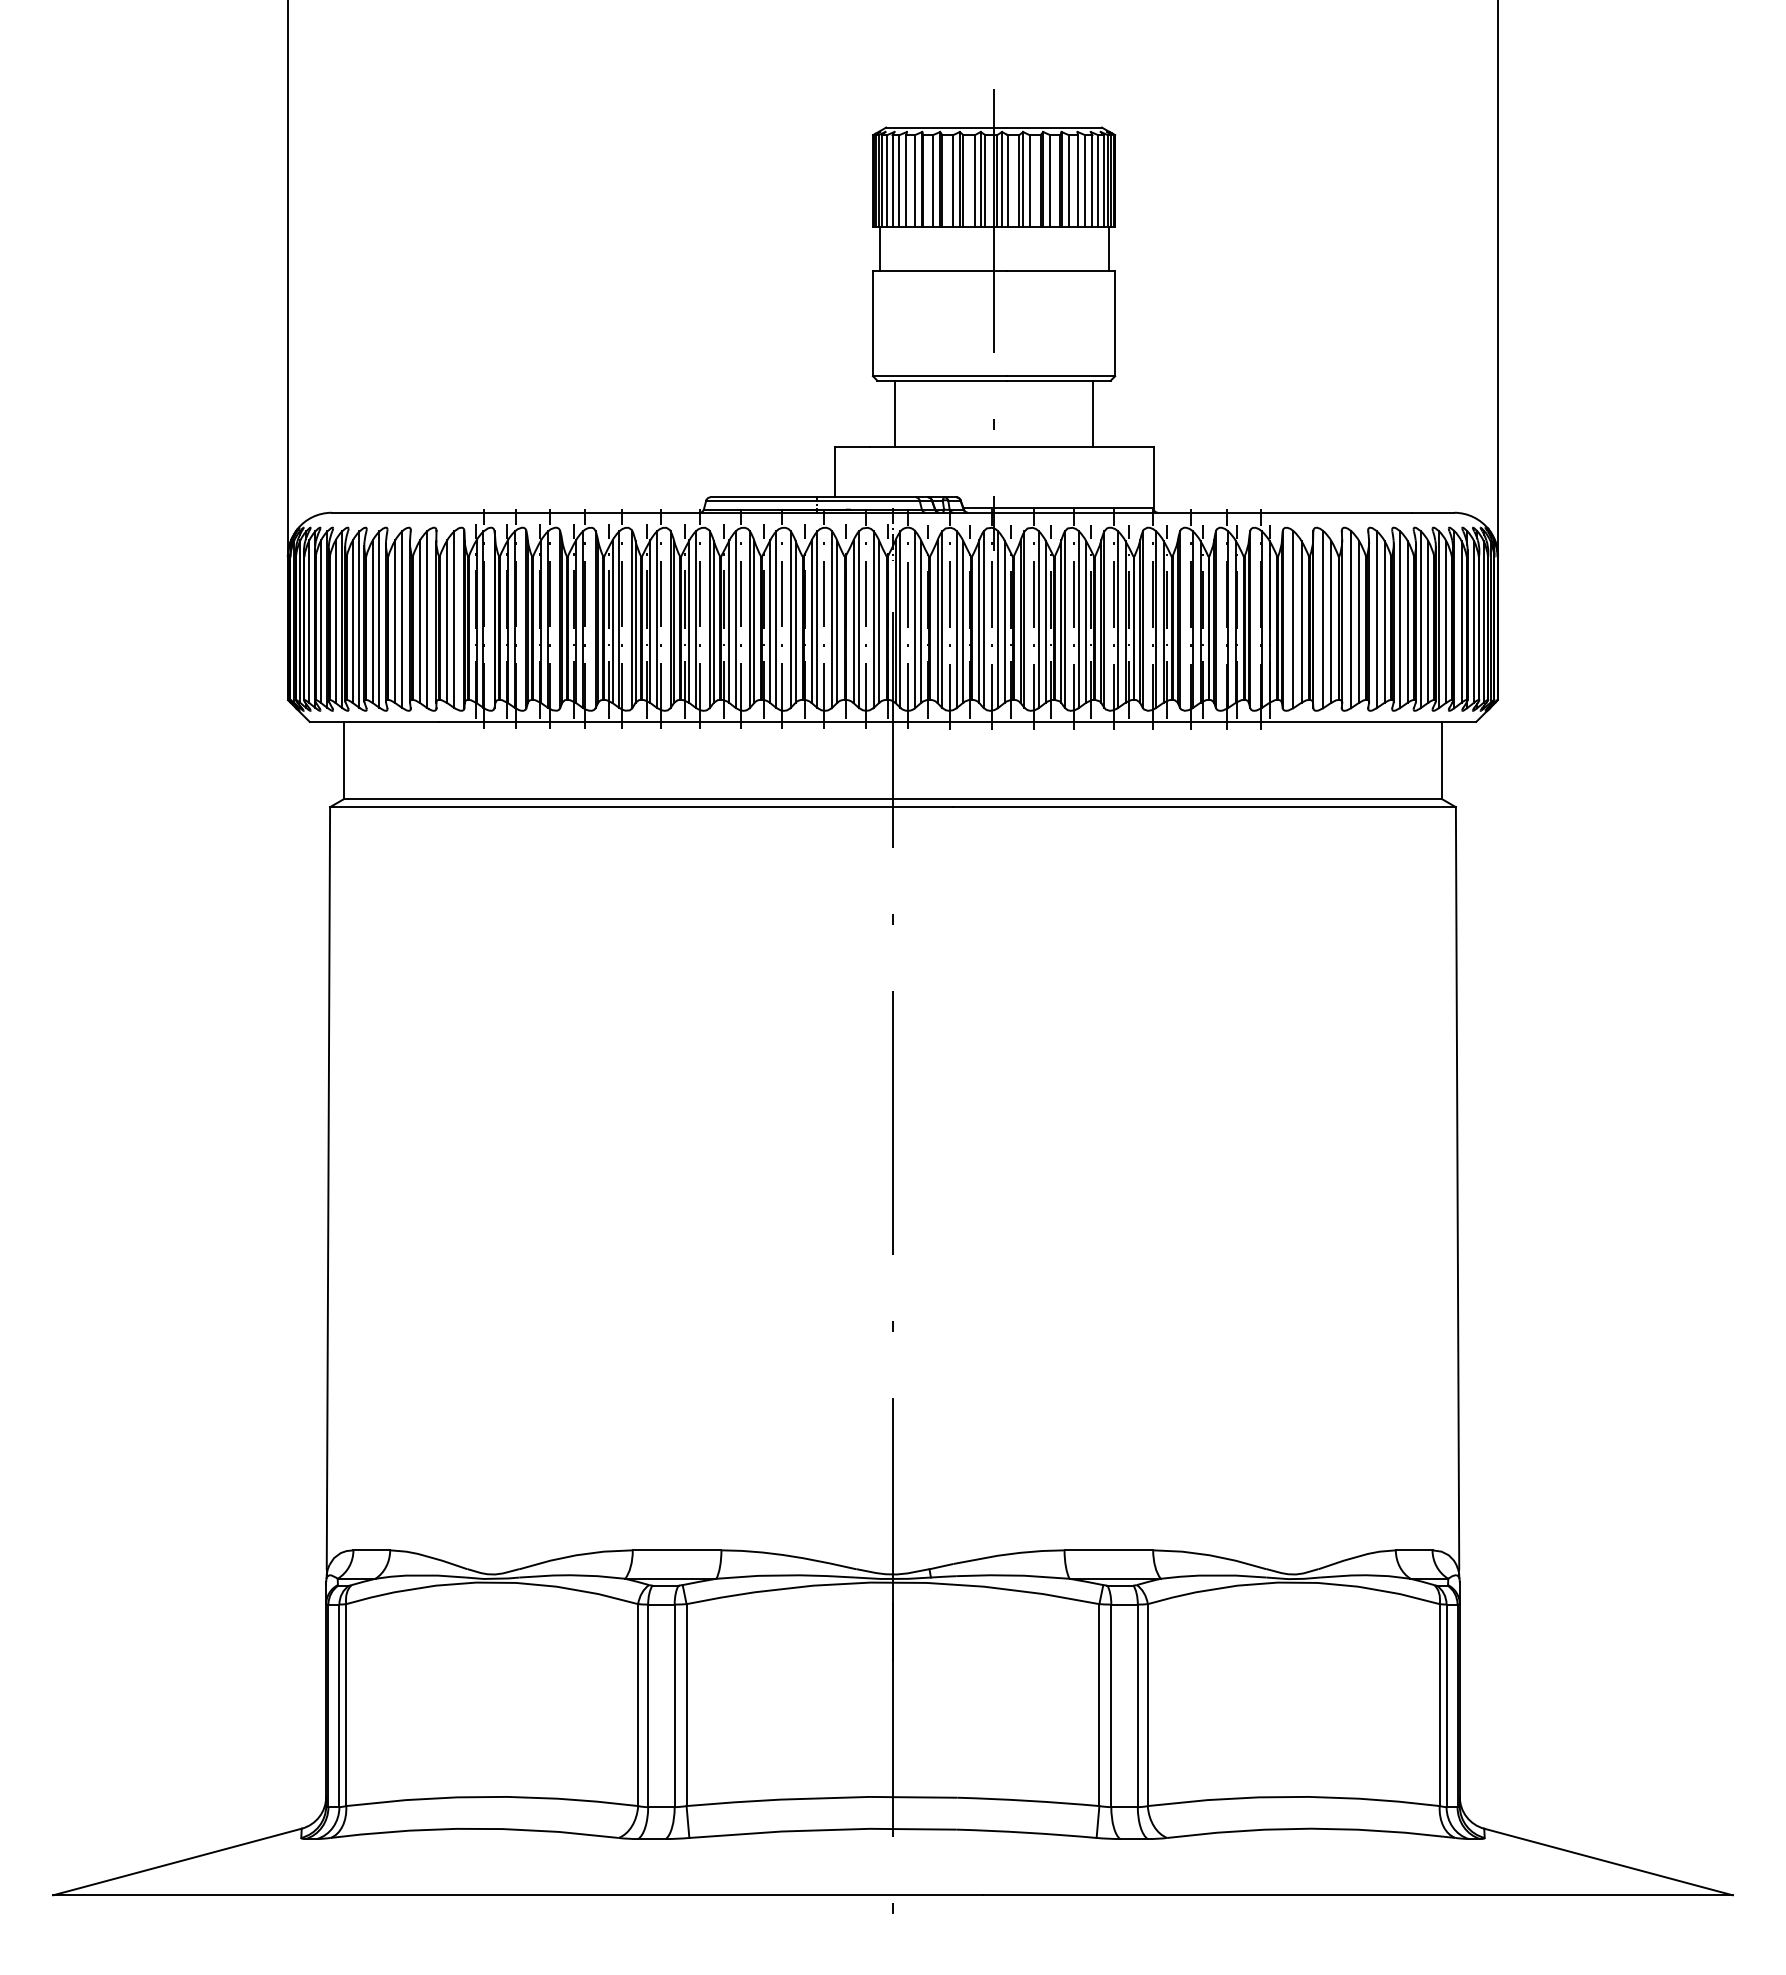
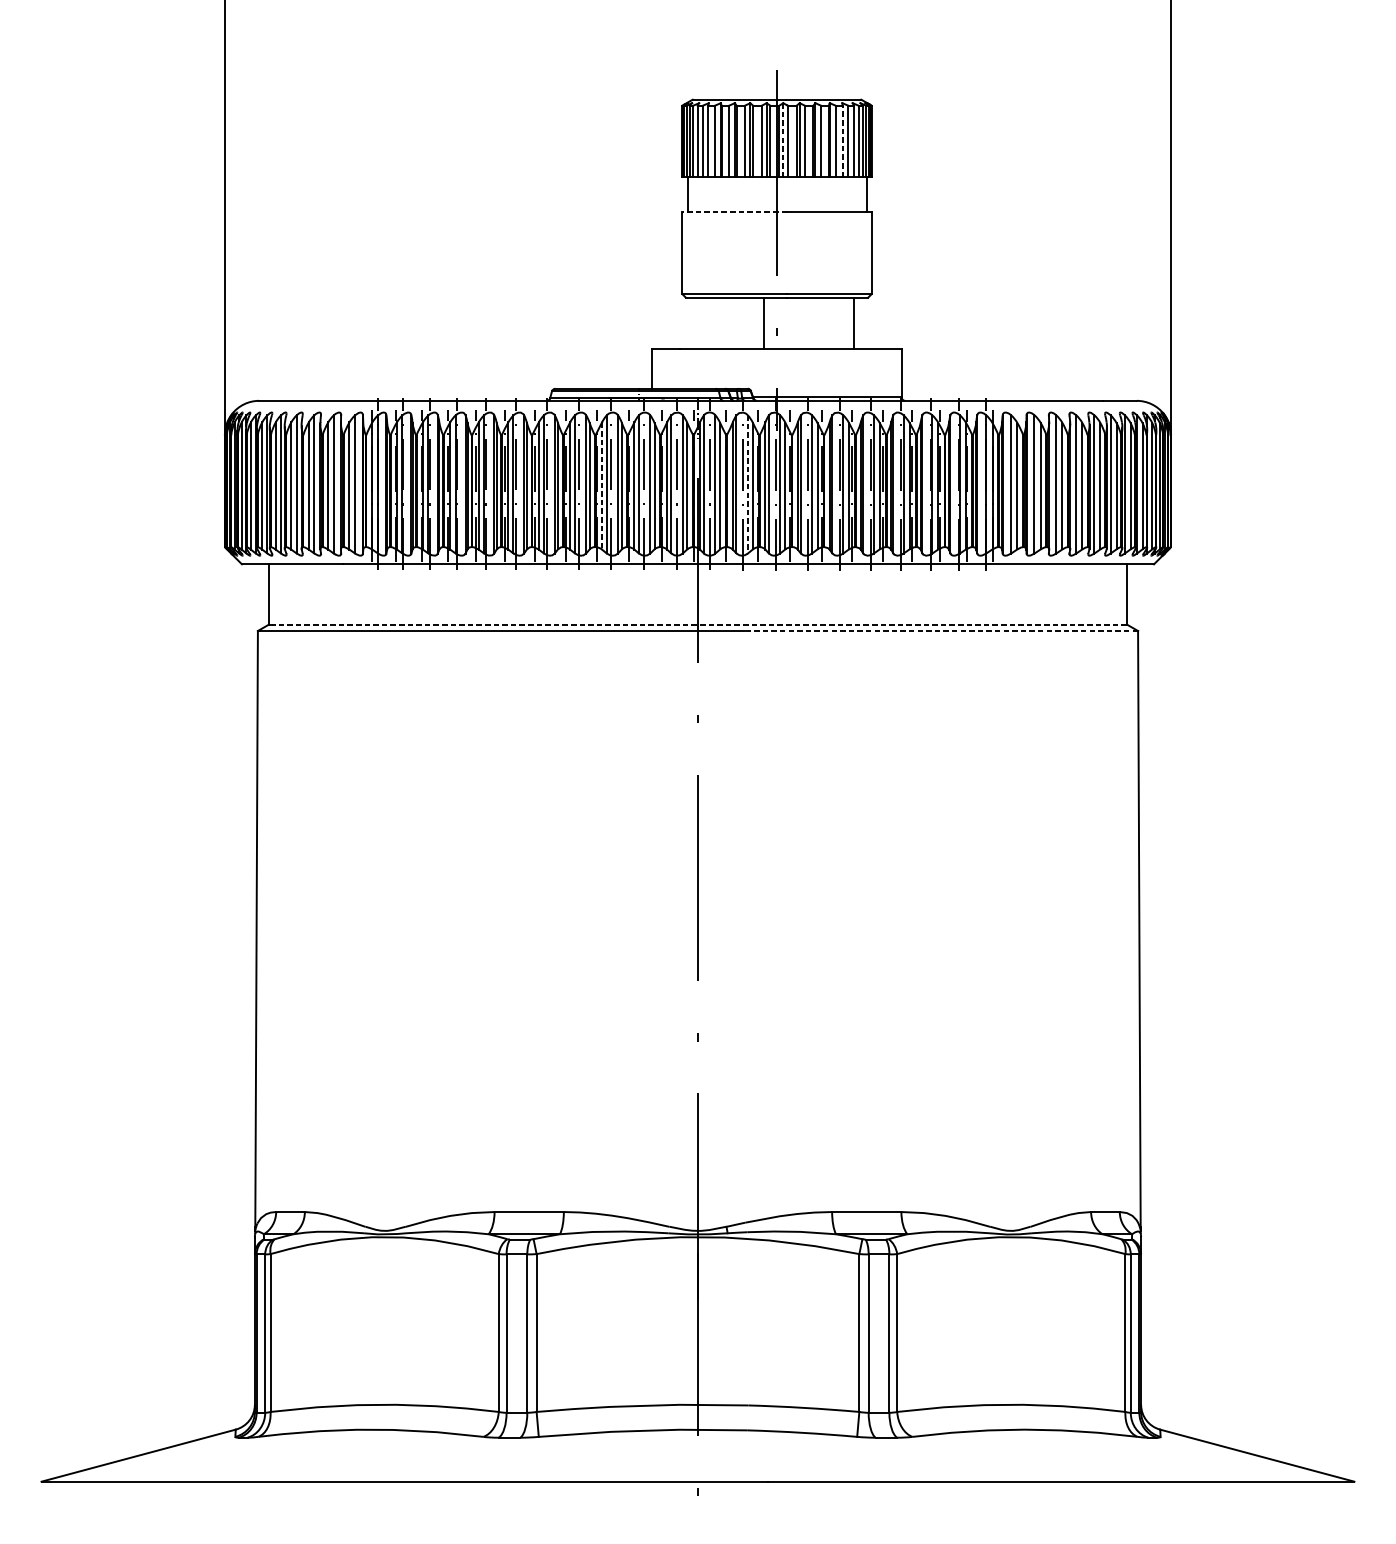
line: (1002, 179) -> (783, 140), solid -> dashed
line: (1077, 180) -> (842, 141), solid -> dashed
line: (939, 270) -> (734, 211), solid -> dashed
line: (895, 413) -> (764, 323), moved
line: (956, 619) -> (747, 484), solid -> dashed
line: (770, 622) -> (602, 486), solid -> dashed
line: (894, 798) -> (699, 624), solid -> dashed
line: (1204, 807) -> (941, 631), solid -> dashed

